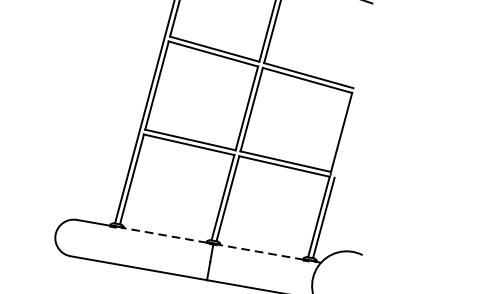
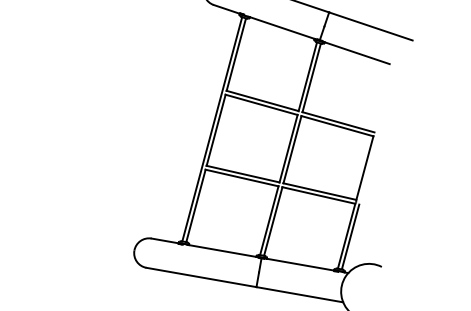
line: (163, 234) -> (221, 250), dashed -> solid
line: (261, 252) -> (300, 264), dashed -> solid

